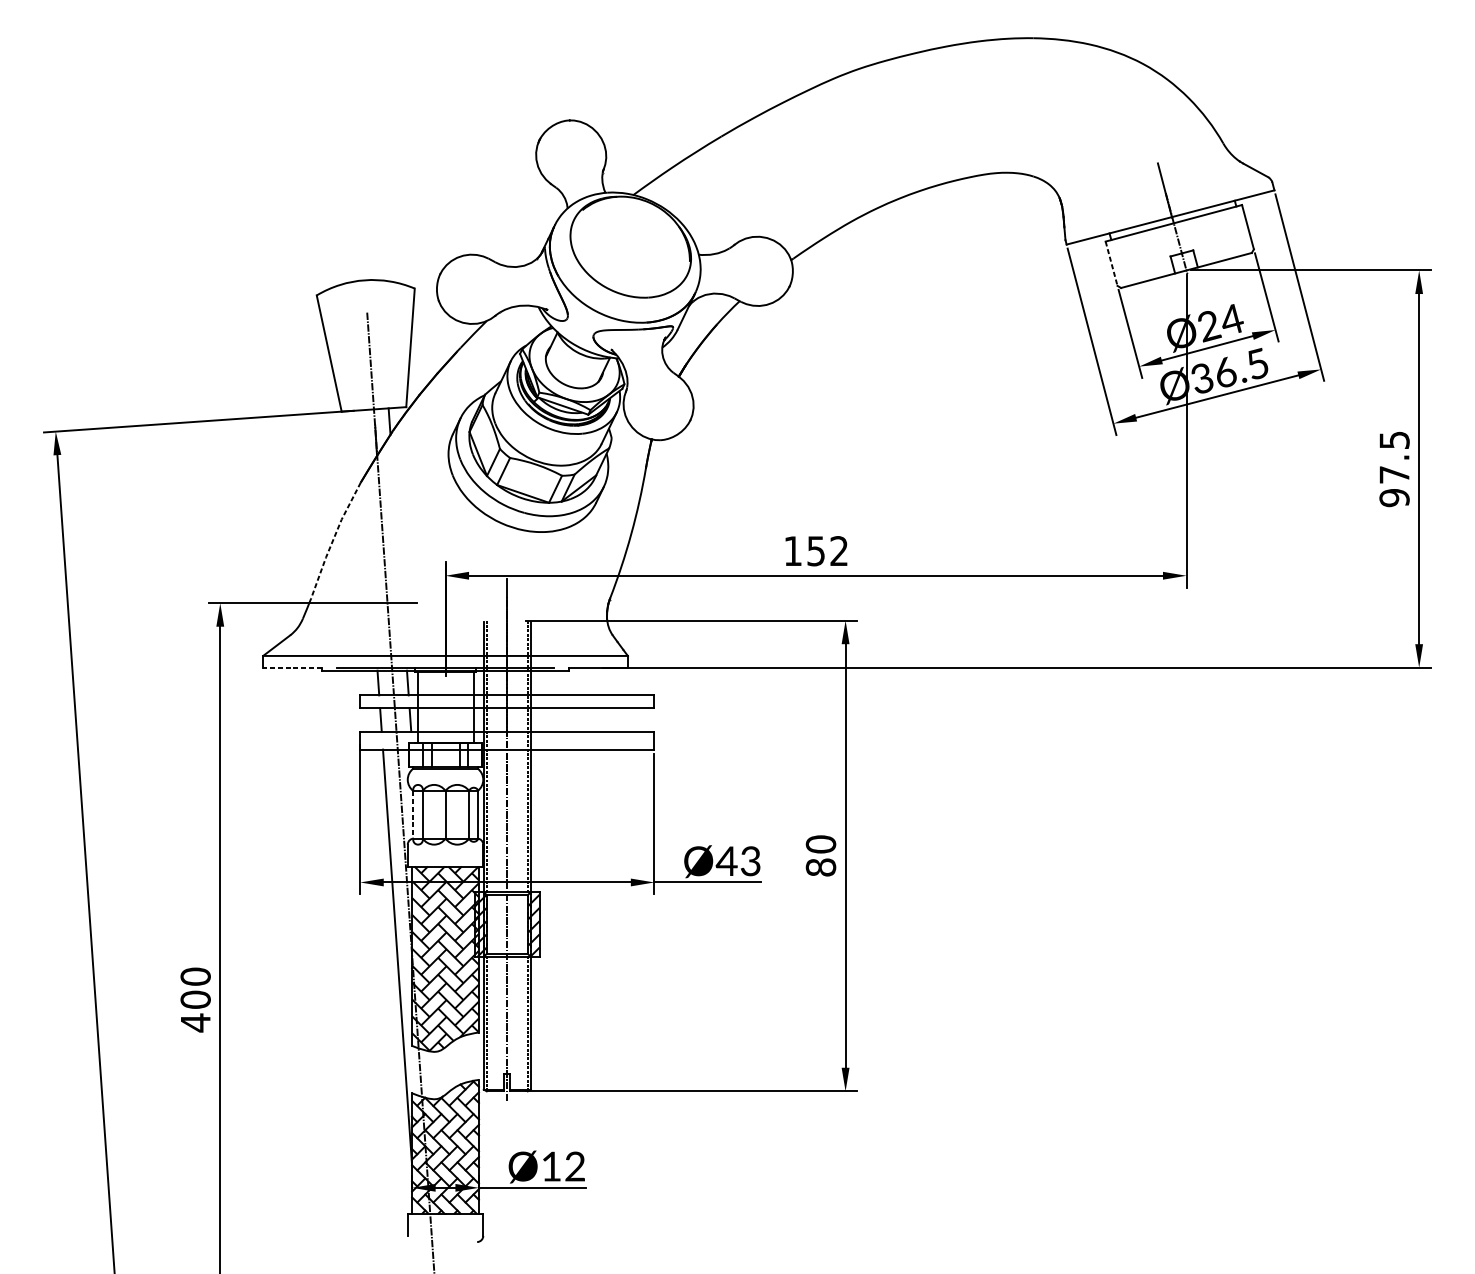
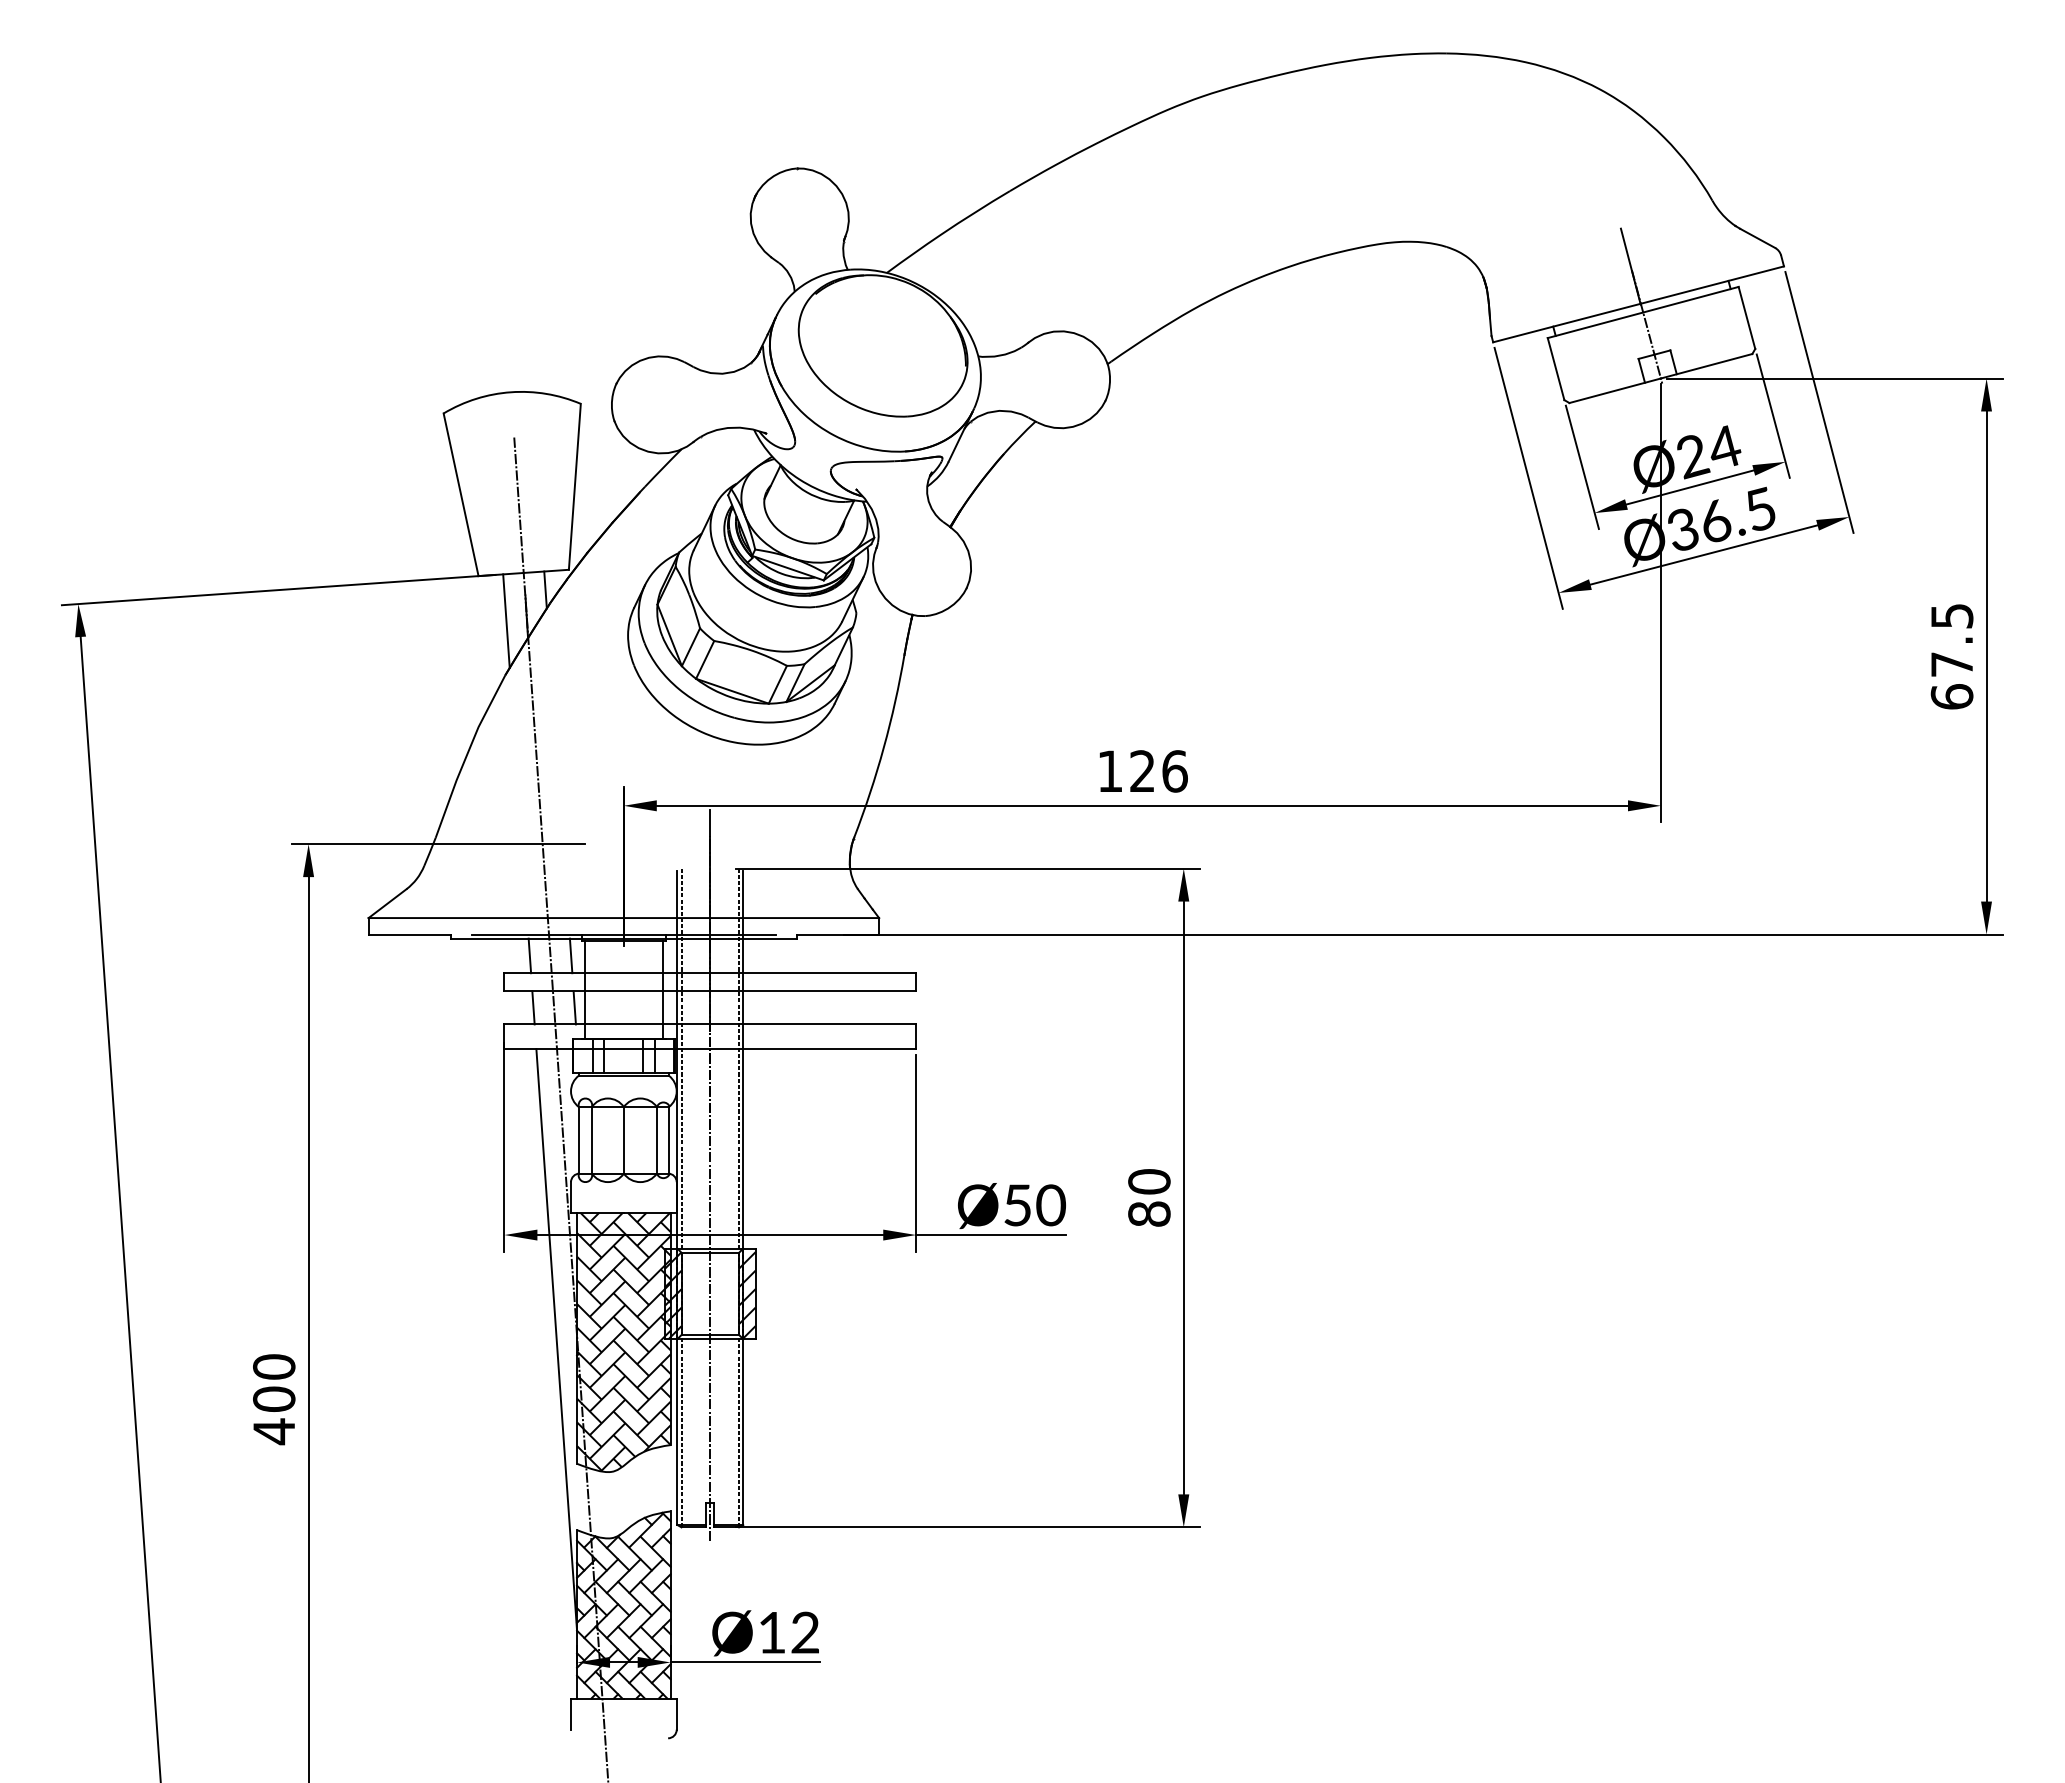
line: (1111, 264) -> (1556, 369), dashed -> solid
line: (361, 443) -> (506, 620), added
text: (1394, 497) -> (1951, 696), 97.5 -> 67.5
line: (333, 539) -> (466, 755), dashed -> solid
text: (827, 551) -> (1158, 771), 152 -> 126
line: (292, 667) -> (409, 934), dashed -> solid
line: (413, 814) -> (578, 1140), dashed -> solid
text: (738, 861) -> (1034, 1205), Ø43 -> Ø50

